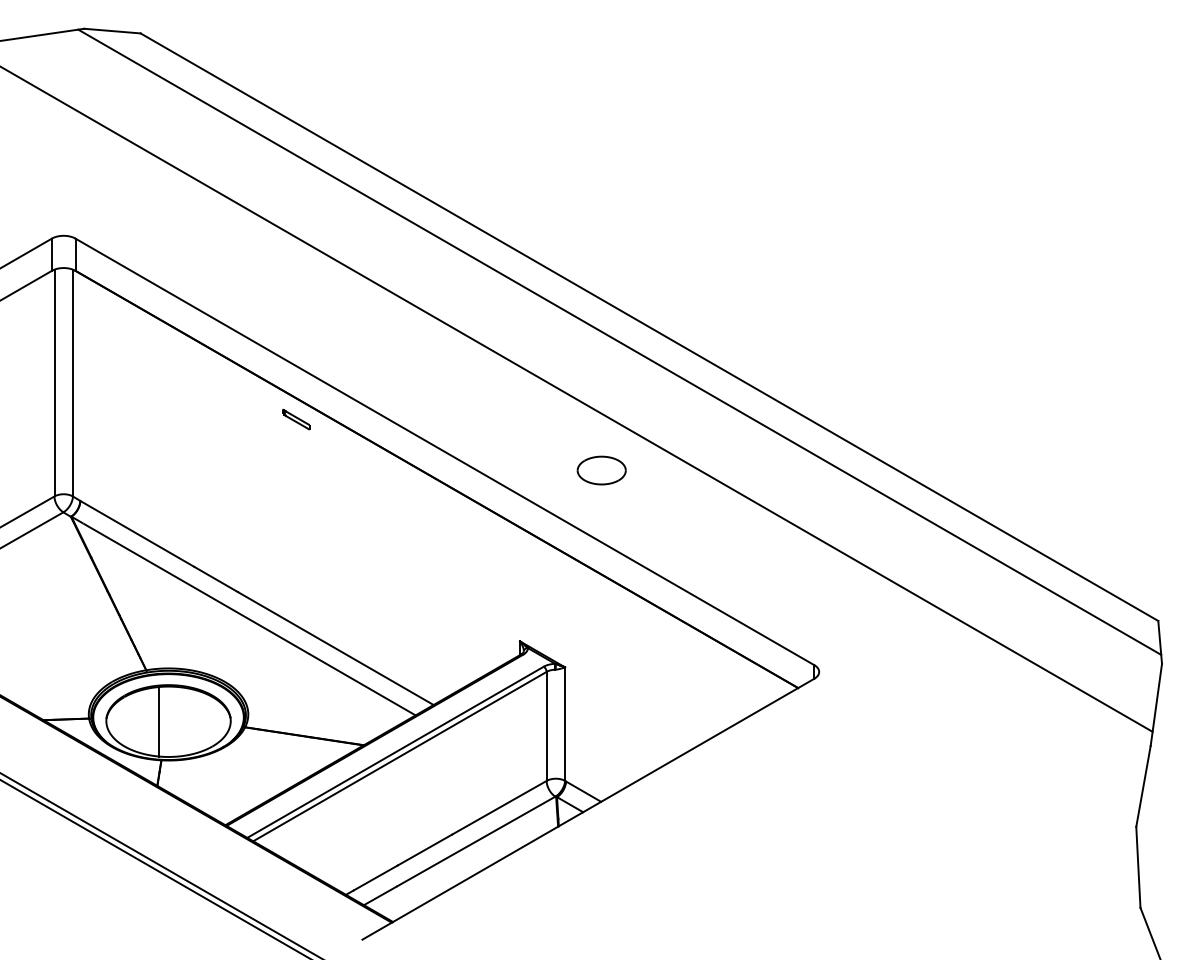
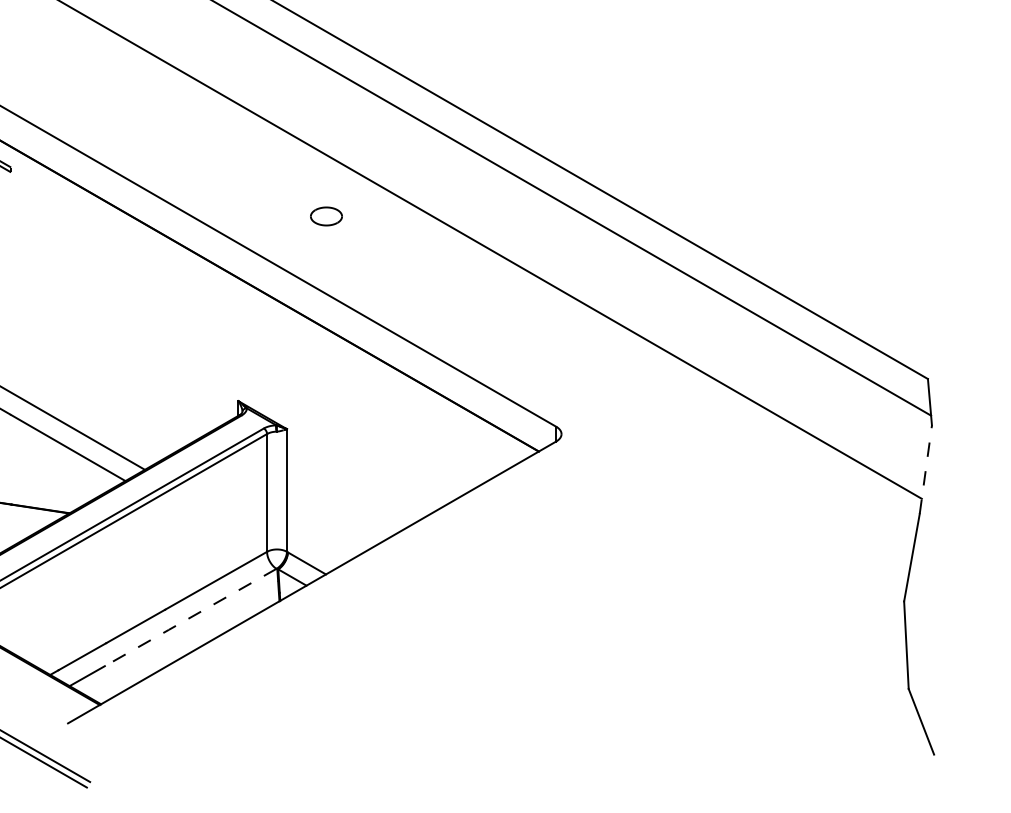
part: (601, 470) -> (326, 216), size x0.6
line: (1156, 704) -> (926, 469), solid -> dashed
line: (474, 842) -> (189, 618), solid -> dashed

